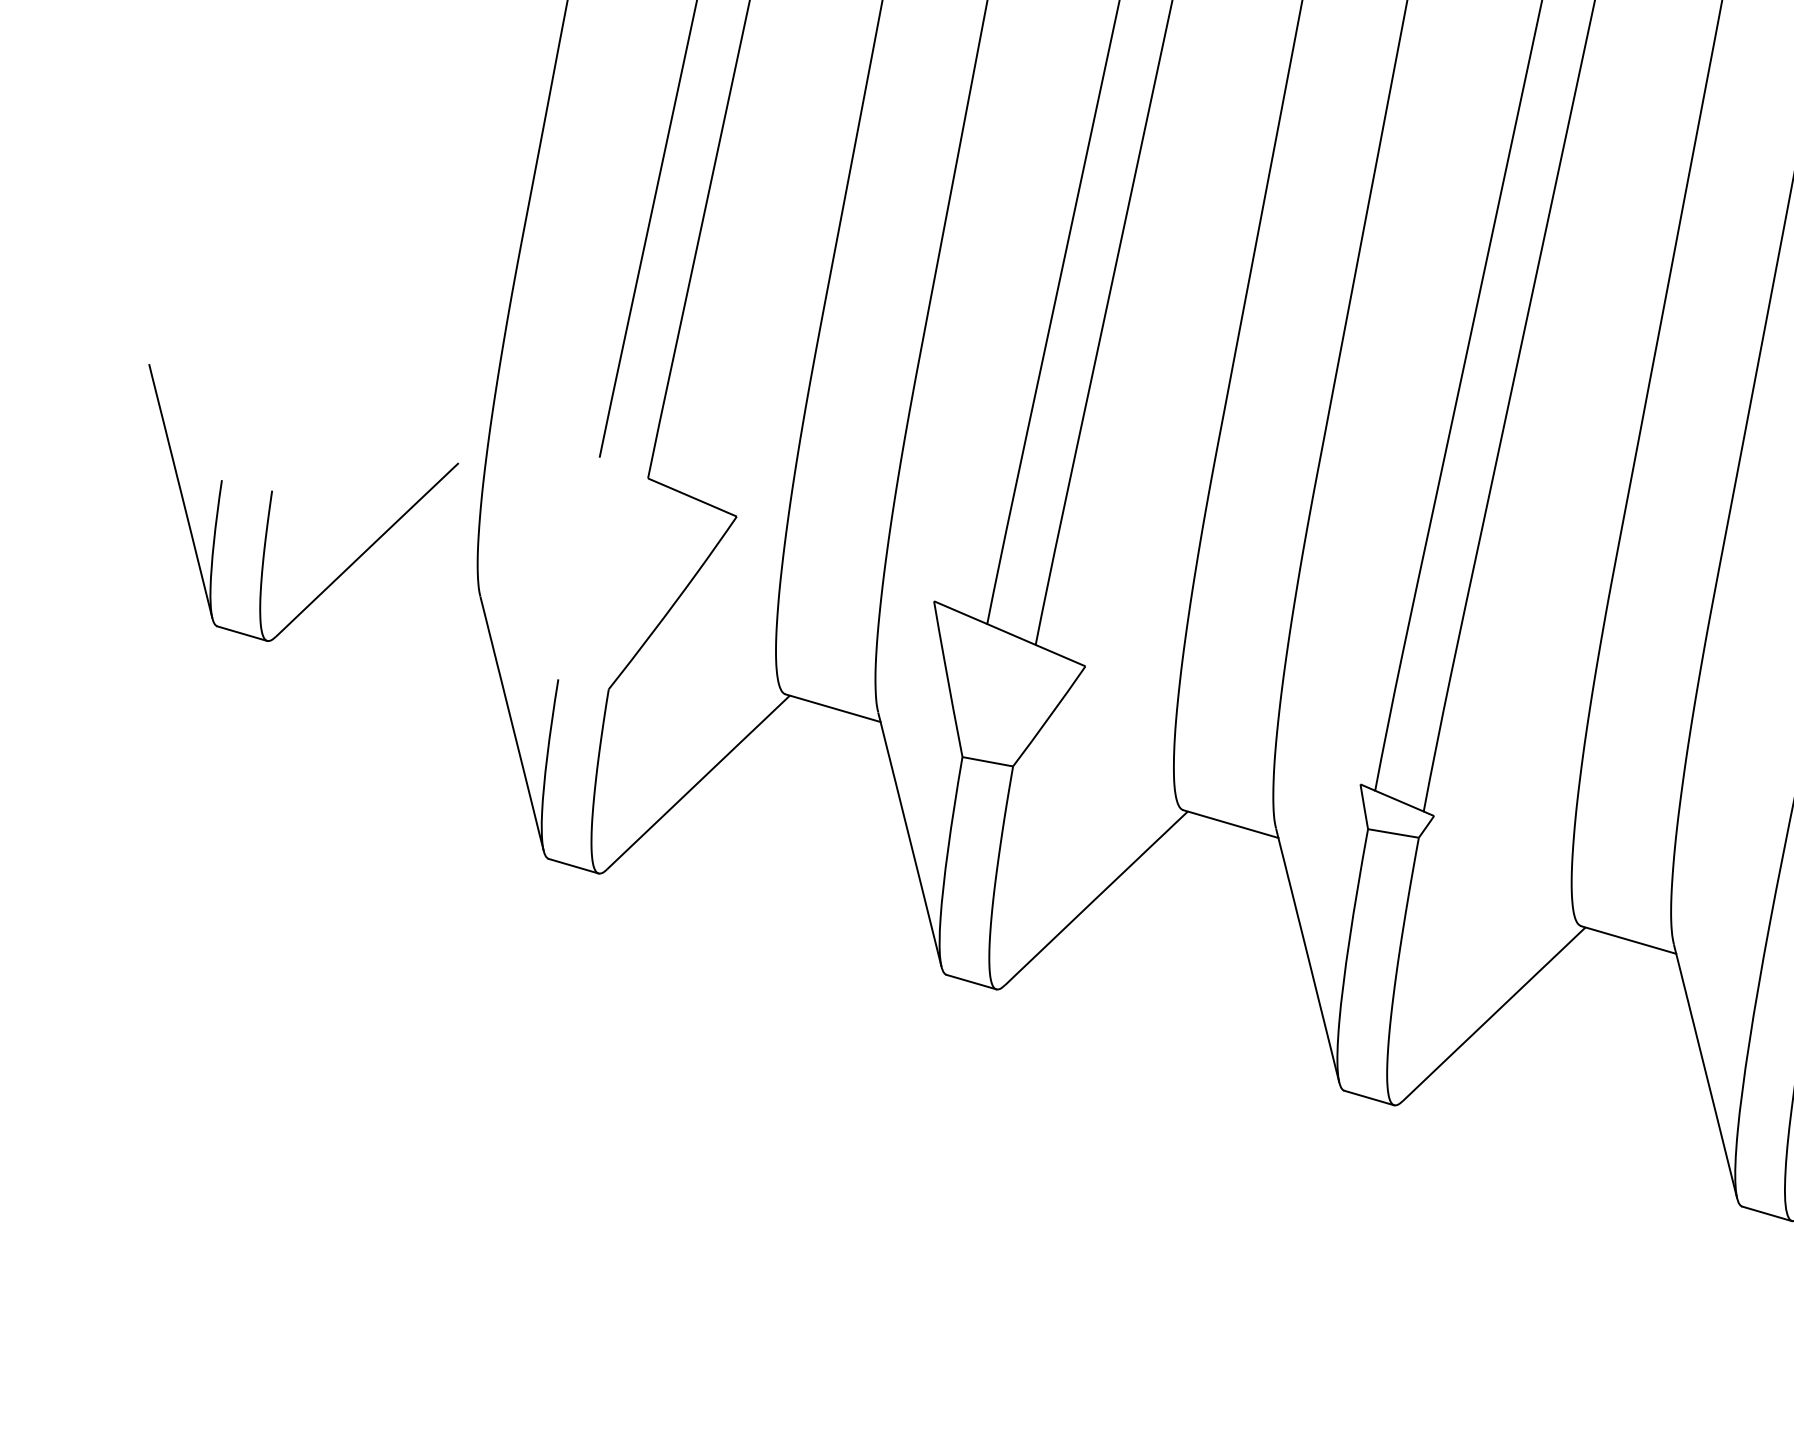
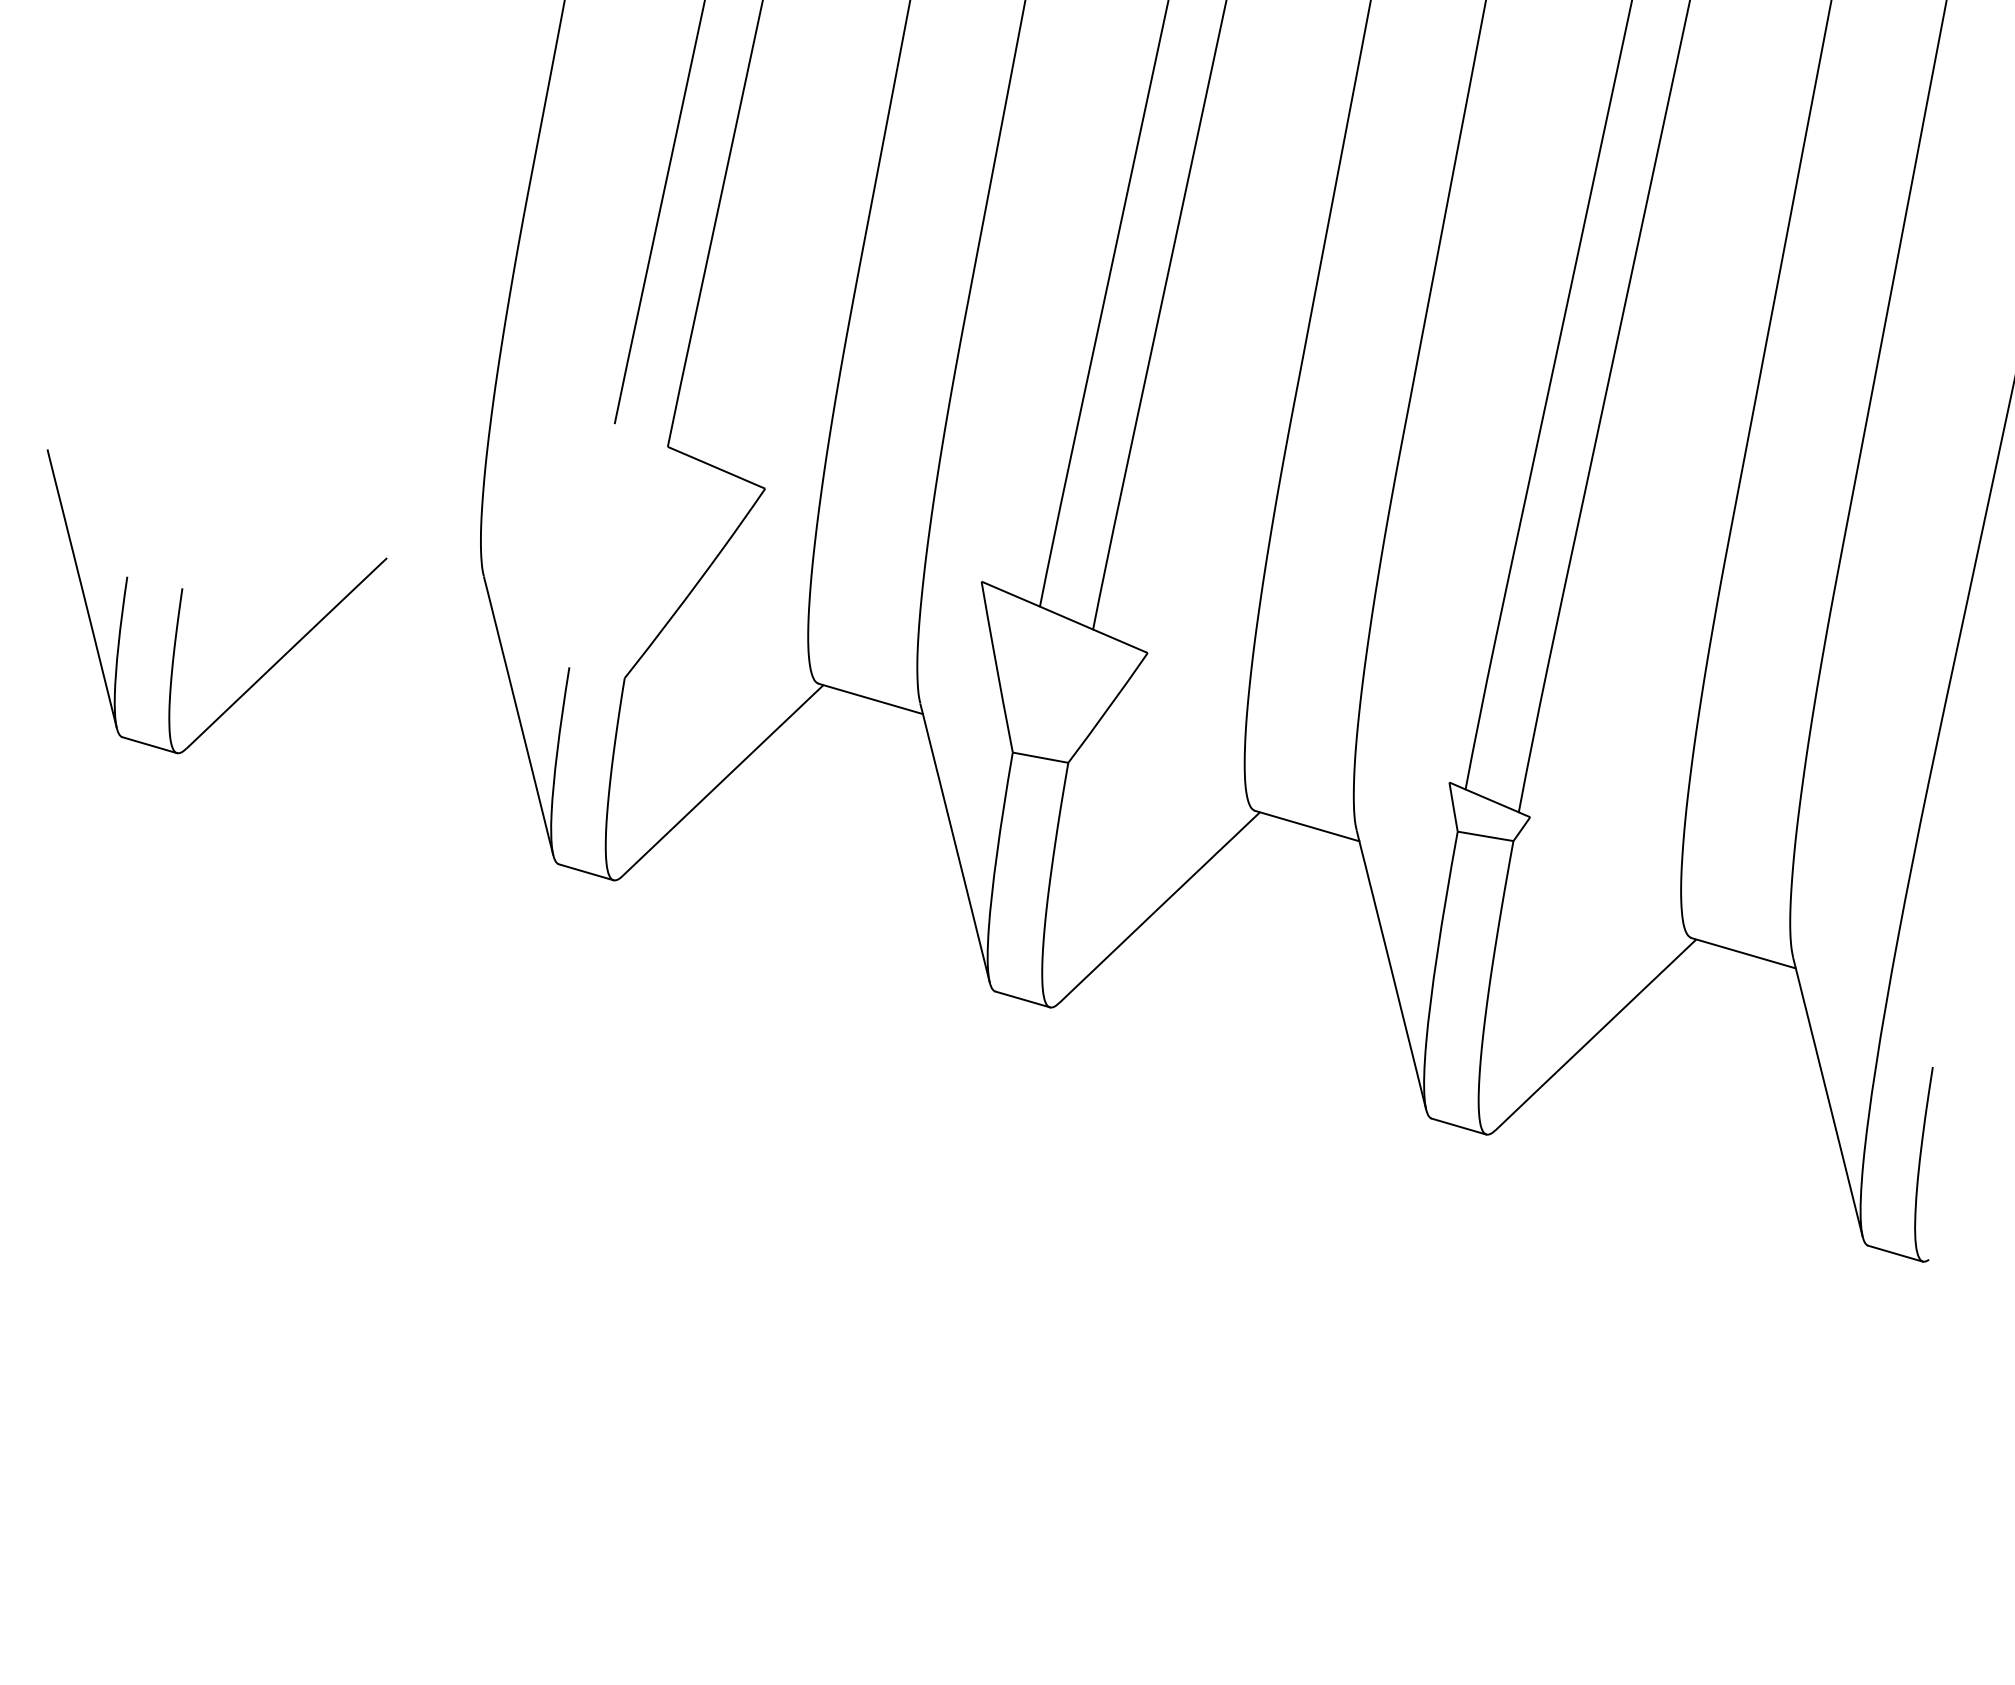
part: (272, 498) -> (182, 596), moved

